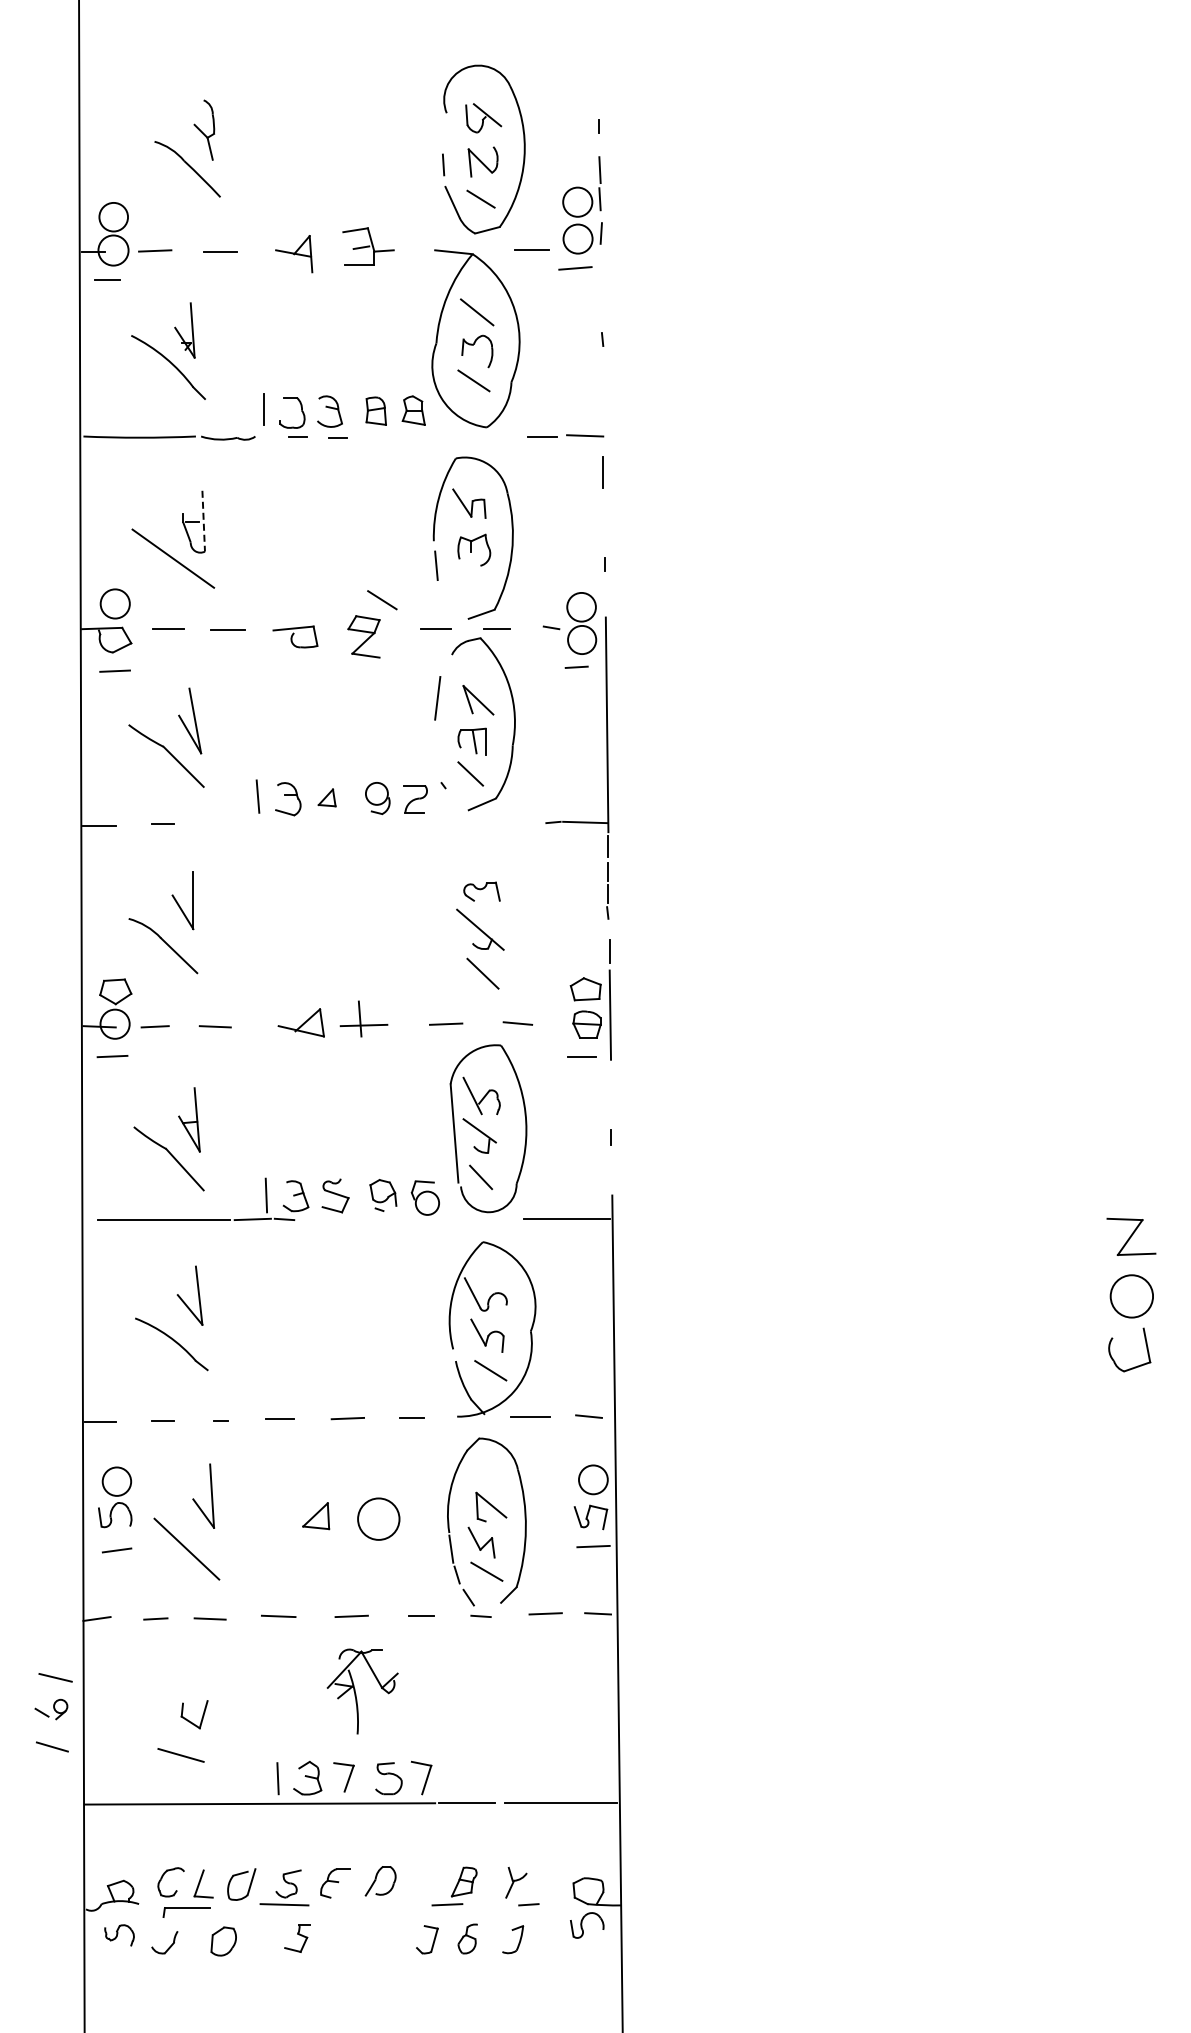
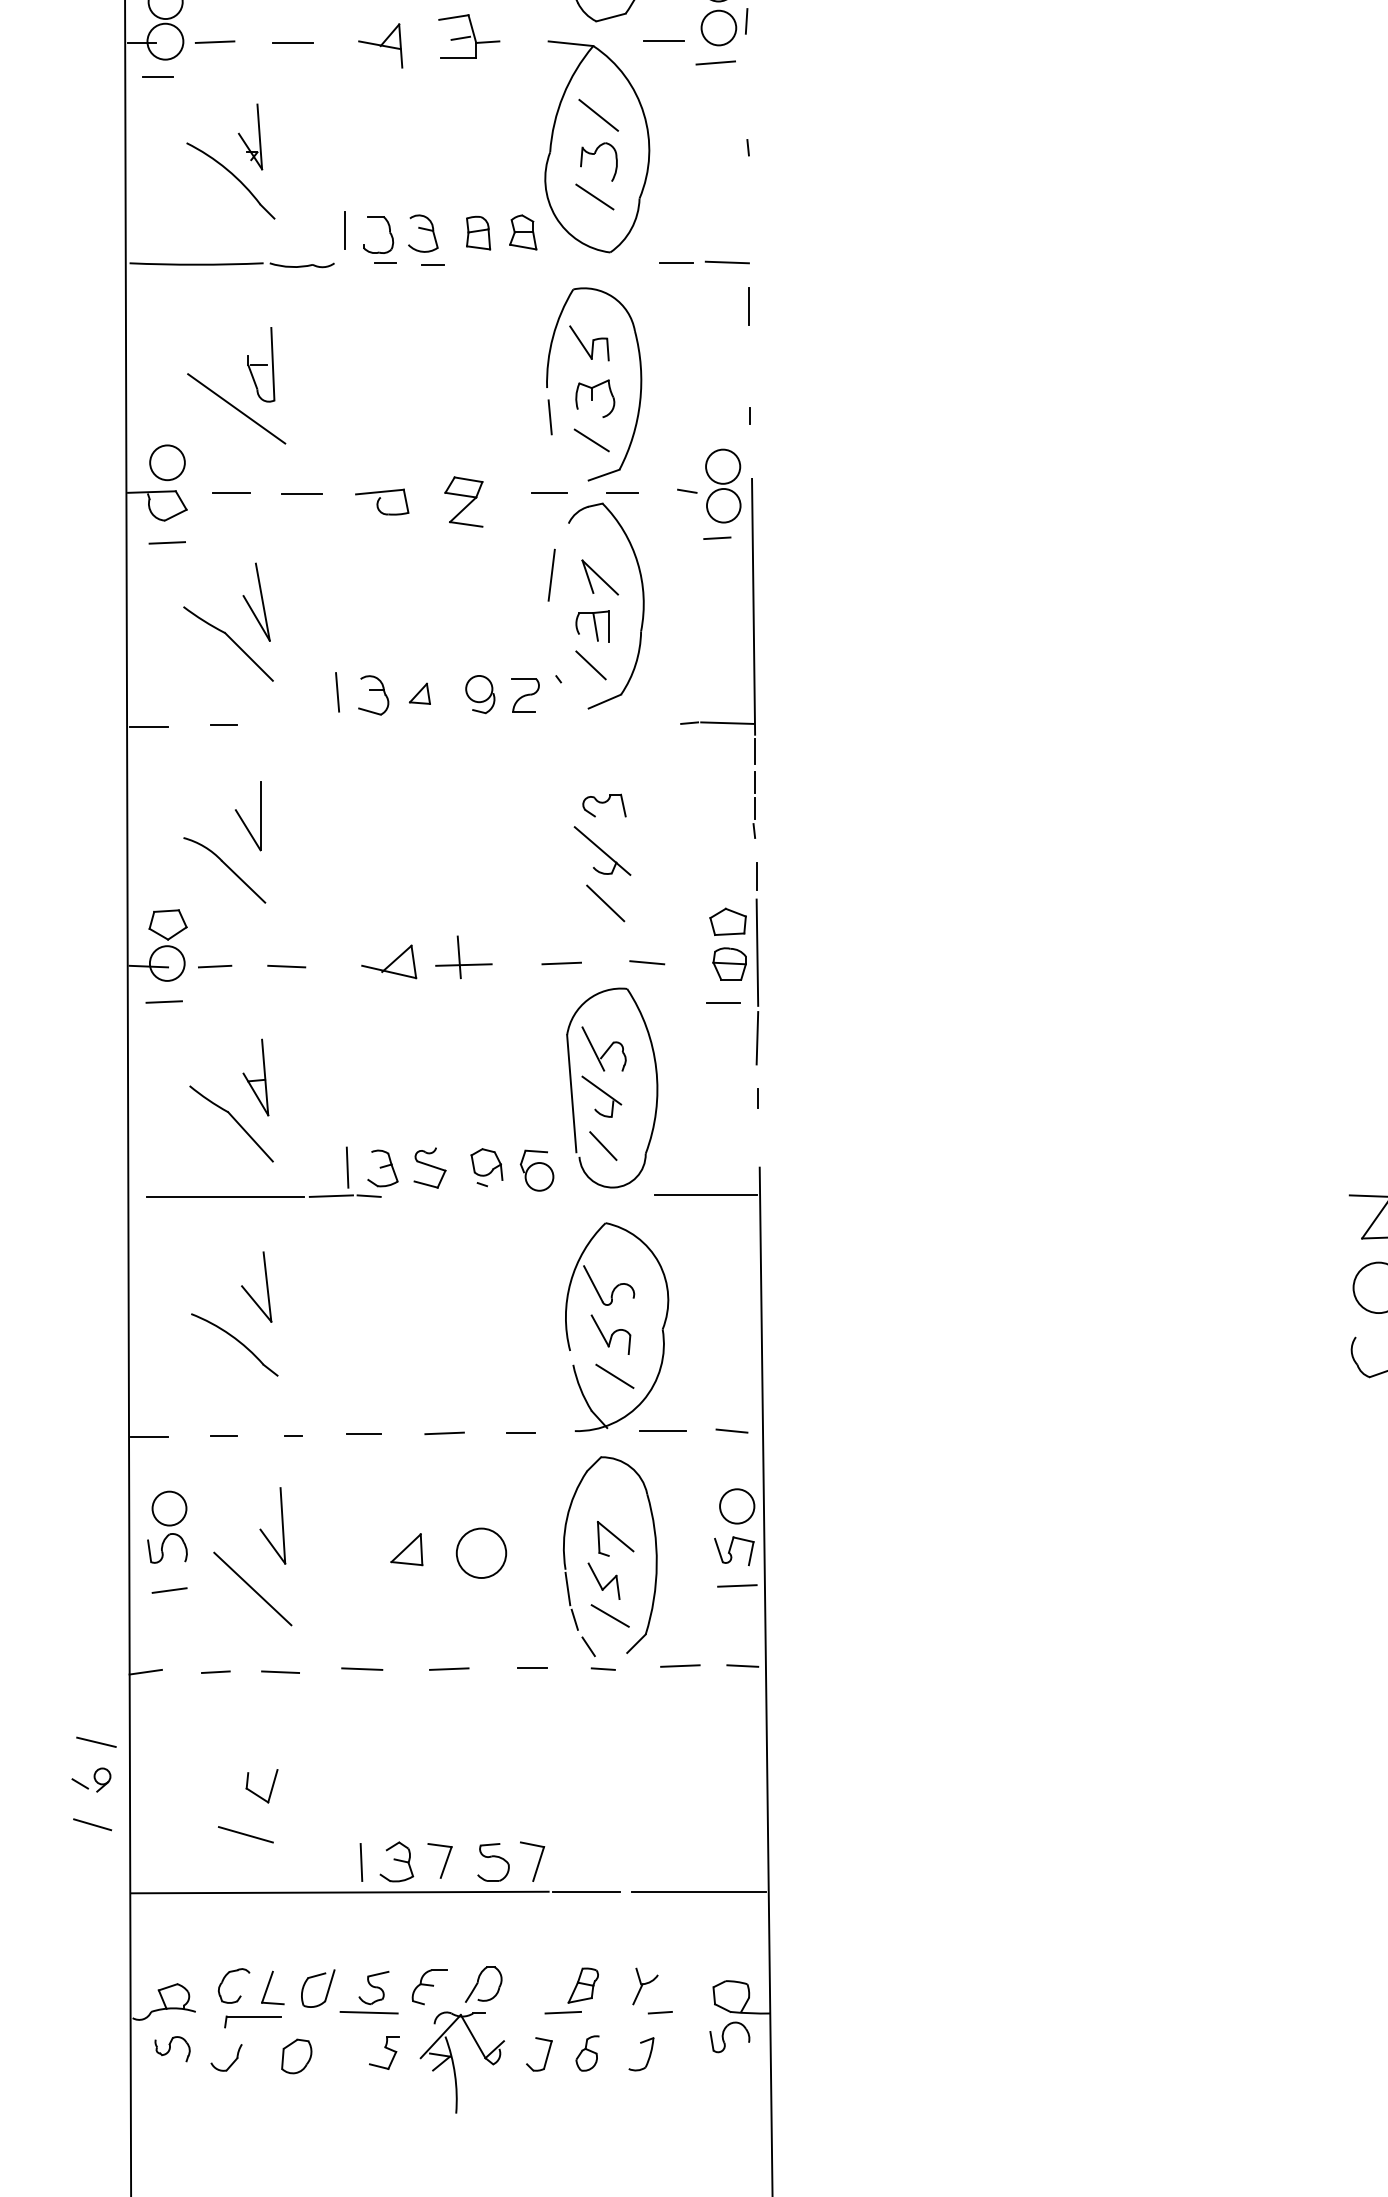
line: (203, 521) -> (272, 364), dashed -> solid
line: (382, 600) -> (591, 440), moved
line: (610, 1086) -> (757, 1037), added
part: (356, 1693) -> (454, 2064), moved

